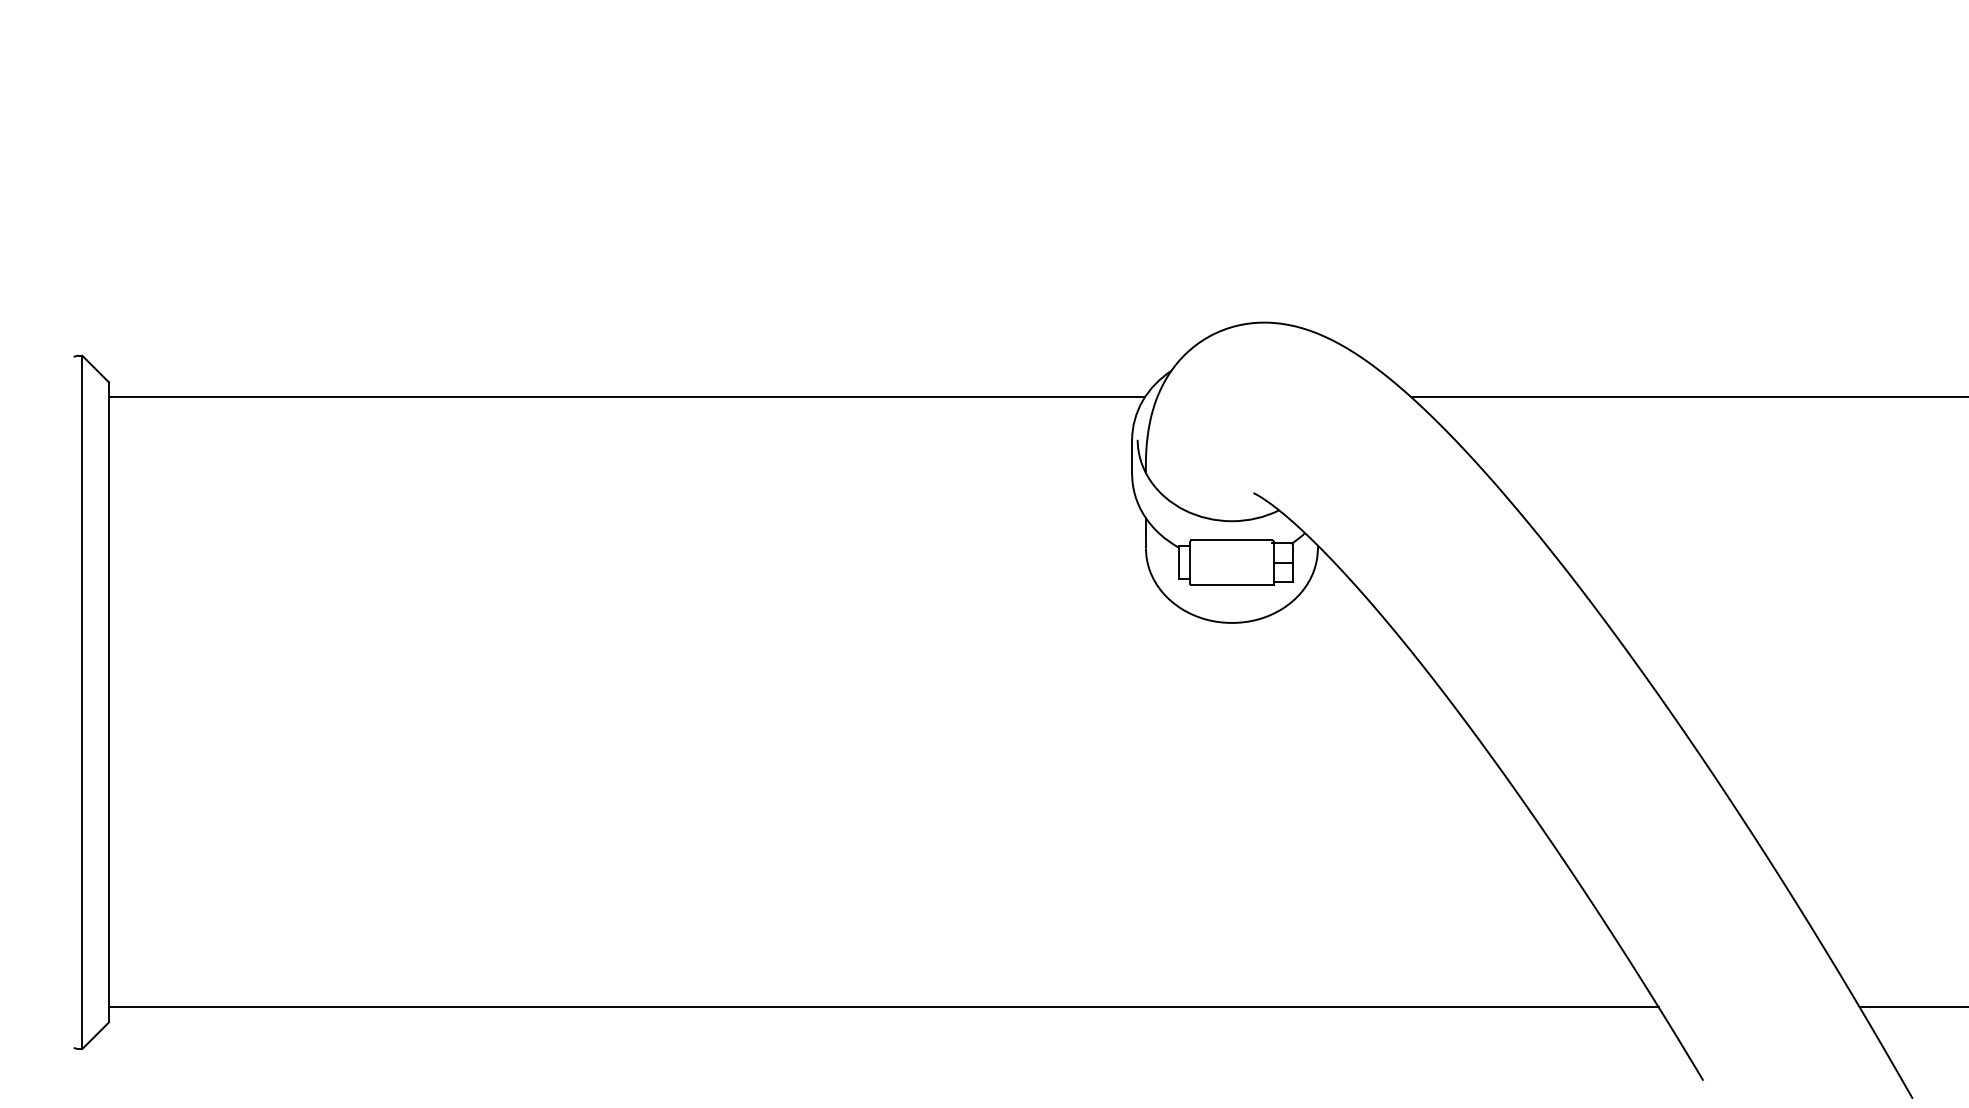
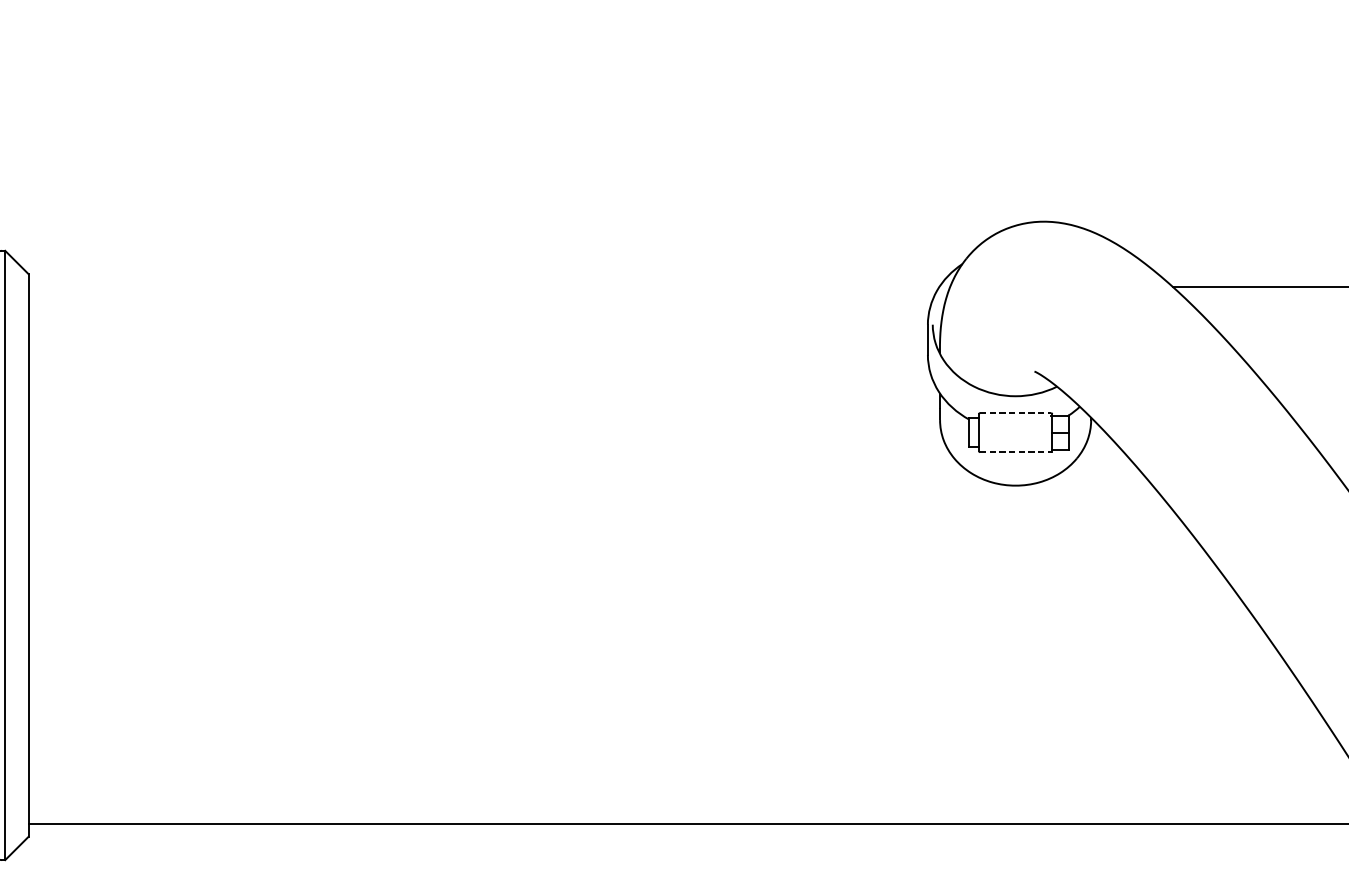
line: (626, 397) -> (483, 287), removed
line: (1232, 540) -> (1016, 413), solid -> dashed
line: (1233, 584) -> (1016, 451), solid -> dashed

